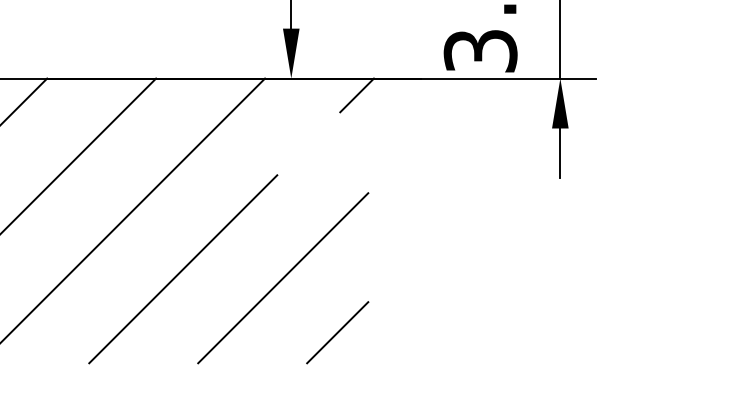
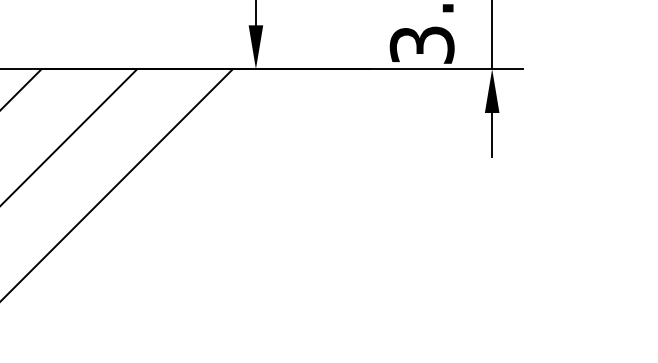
line: (356, 94) -> (313, 83), removed
line: (182, 269) -> (160, 236), removed
line: (282, 278) -> (248, 244), removed
line: (337, 332) -> (296, 292), removed

